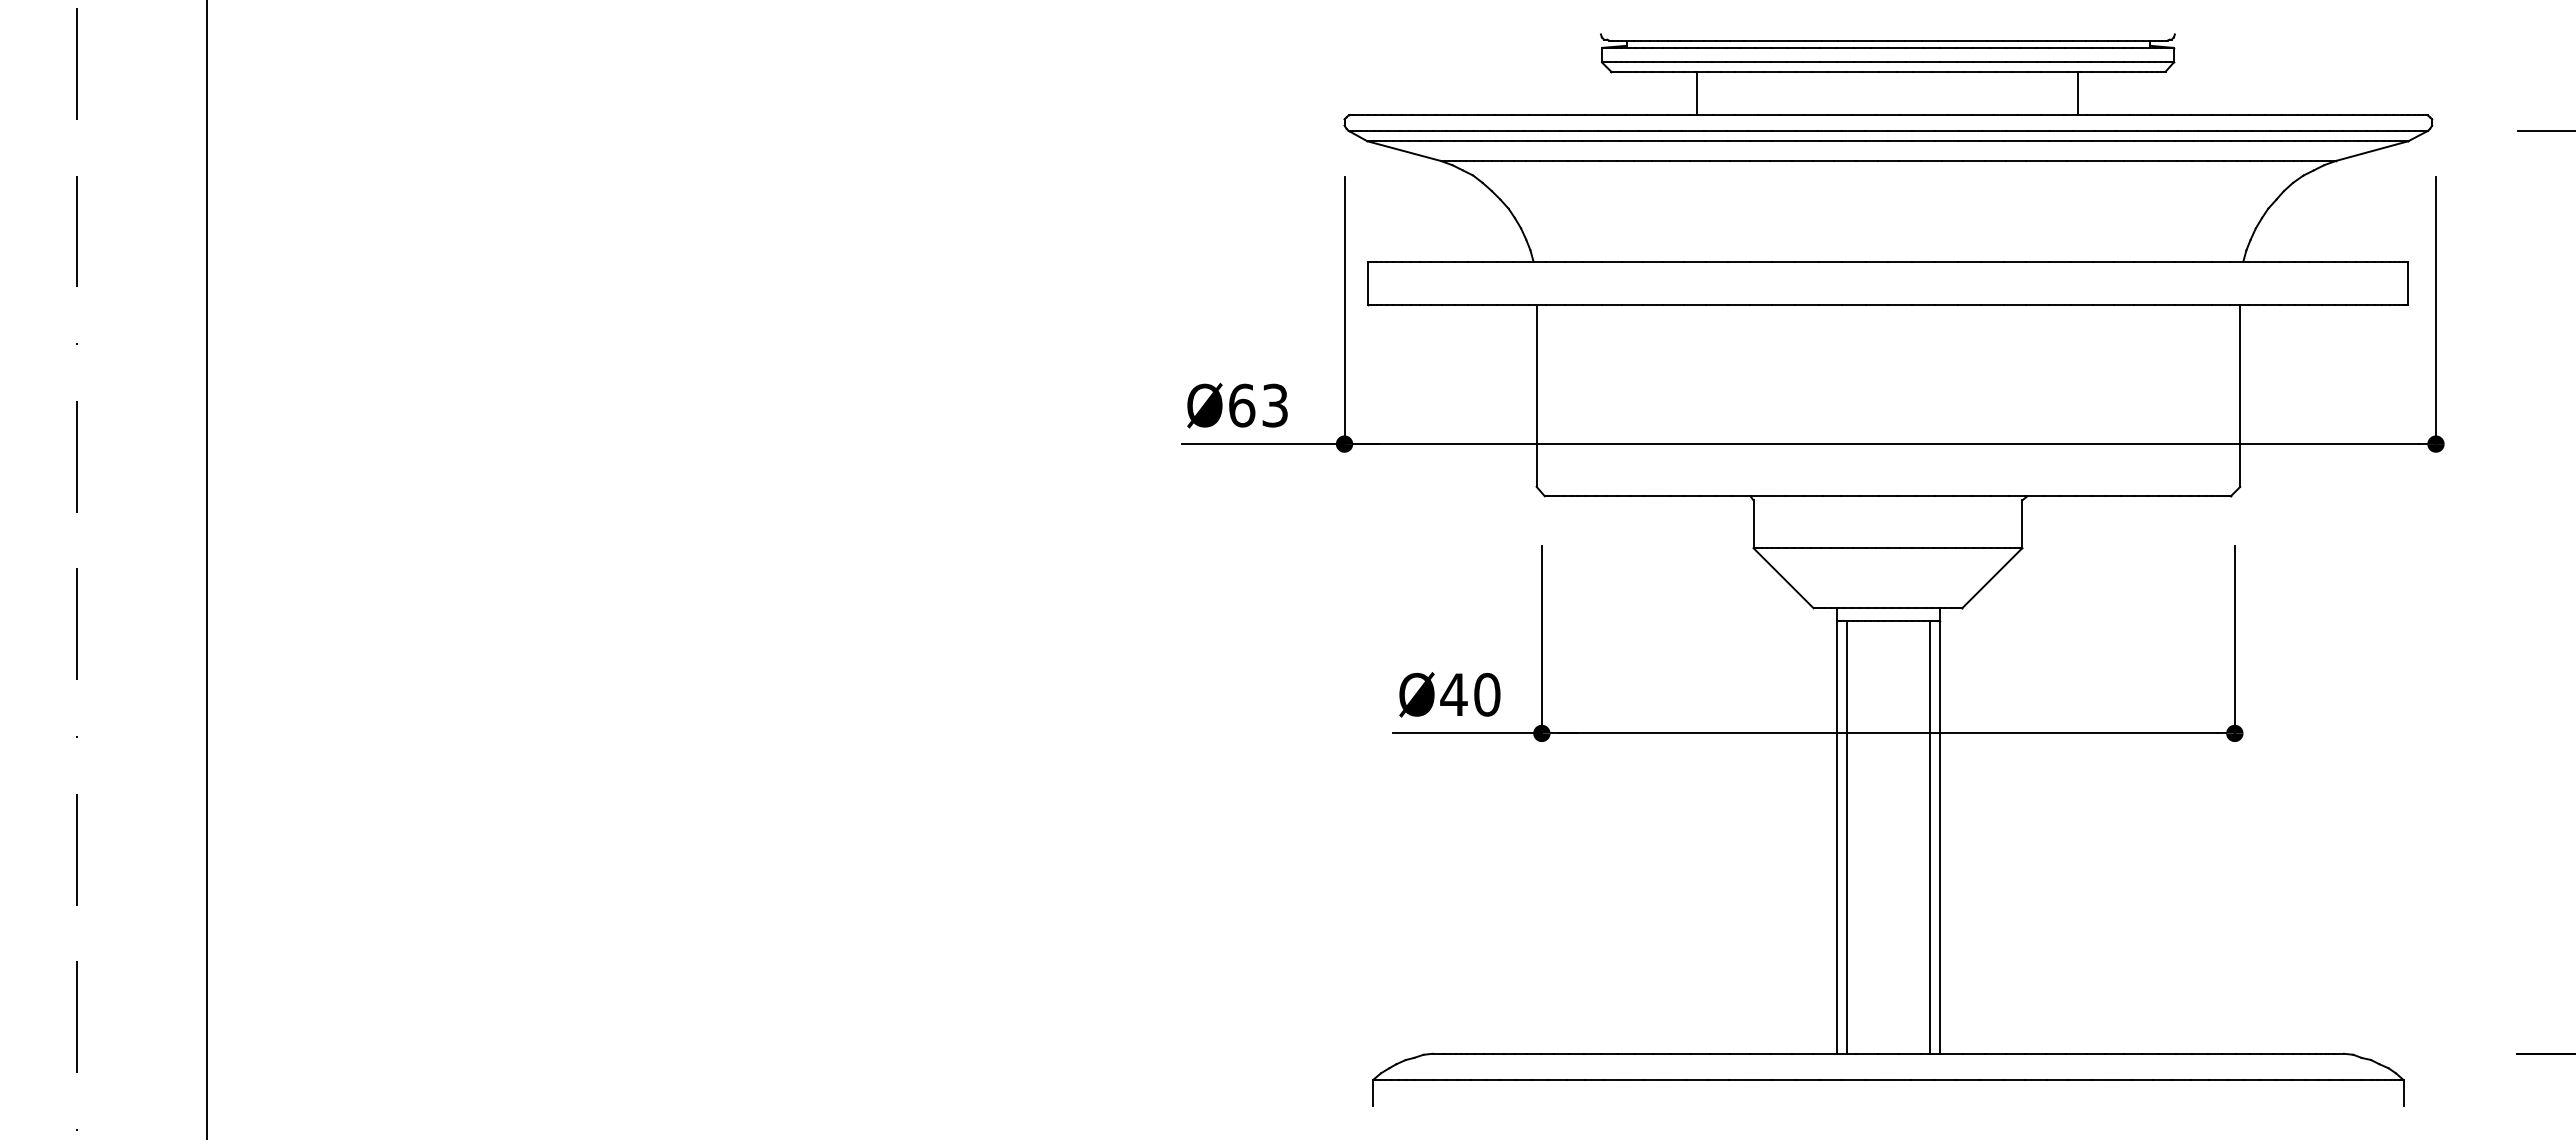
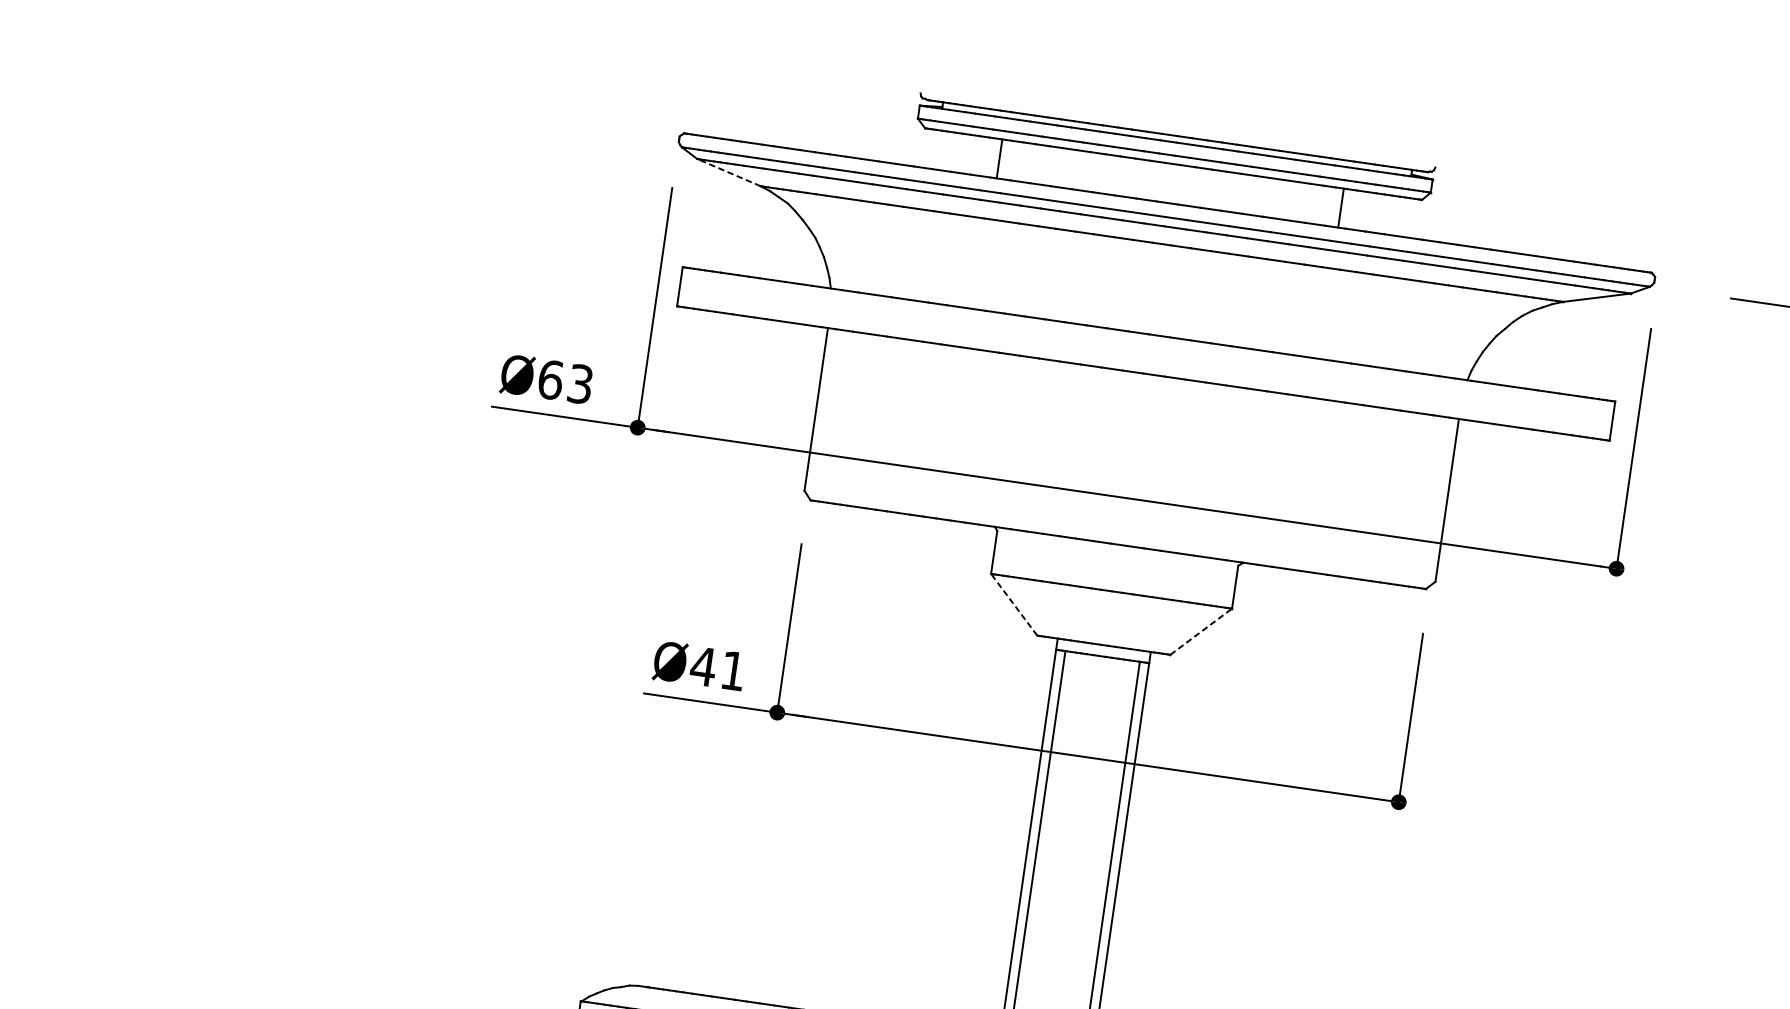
line: (1403, 151) -> (728, 172), solid -> dashed
line: (1783, 578) -> (1014, 604), solid -> dashed
line: (1992, 578) -> (1201, 631), solid -> dashed
text: (1487, 694) -> (733, 670), Ø40 -> Ø41

